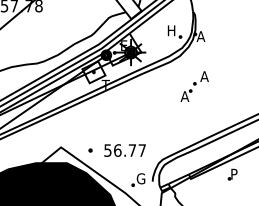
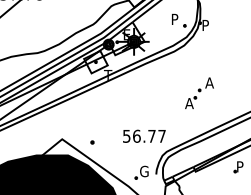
text: (172, 30) -> (176, 19), H -> P
text: (200, 36) -> (205, 25), A -> P
part: (194, 86) -> (199, 93), moved
text: (124, 150) -> (143, 136), moved

